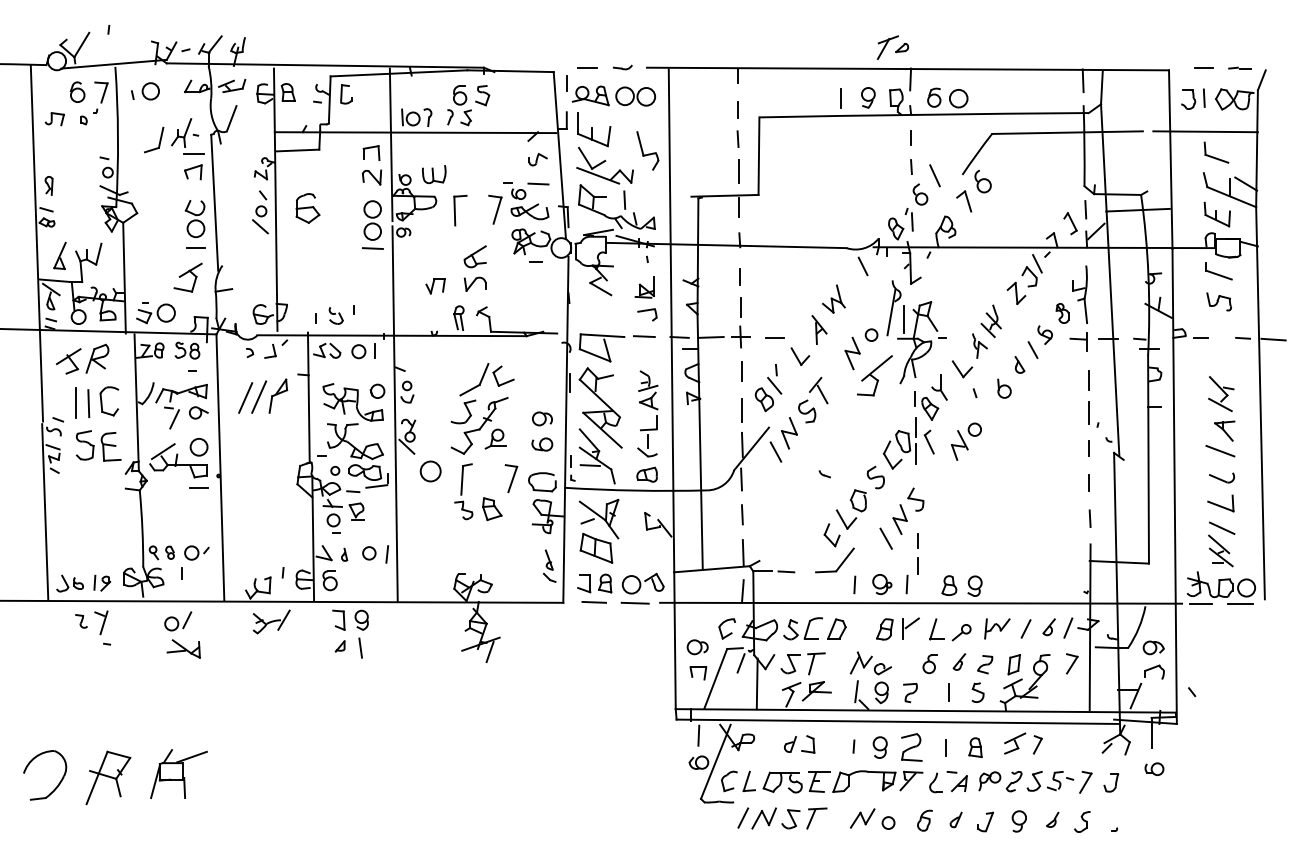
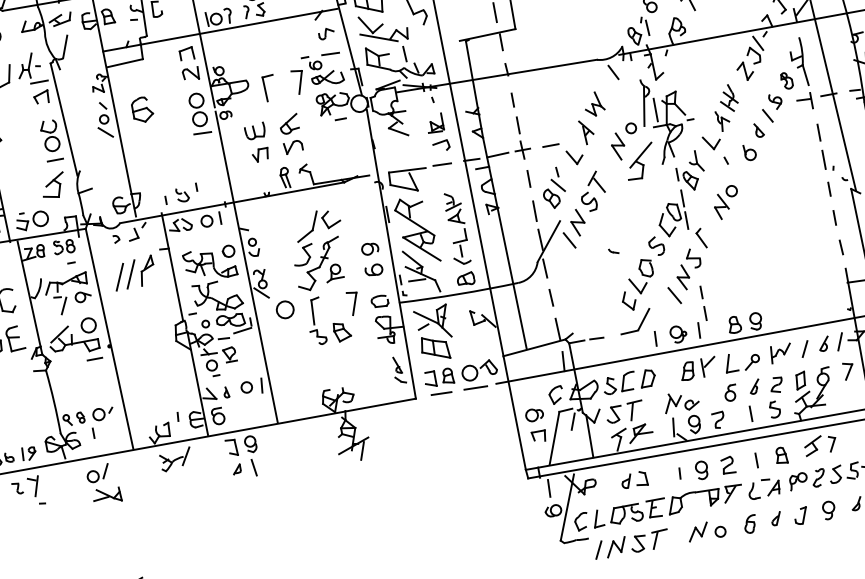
part: (434, 174) -> (255, 131), moved
part: (928, 441) -> (700, 238), moved
part: (542, 481) -> (379, 300), size x0.71
part: (911, 747) -> (728, 465), size x0.71

